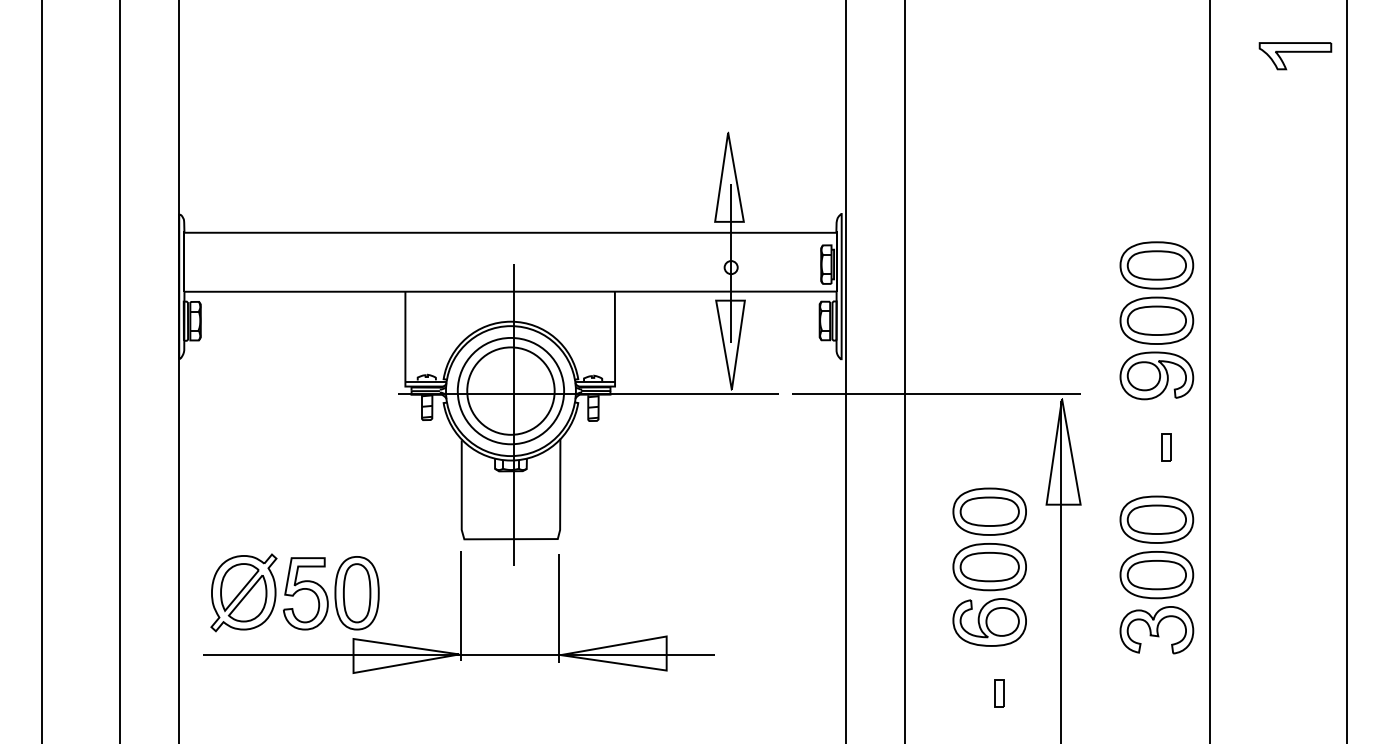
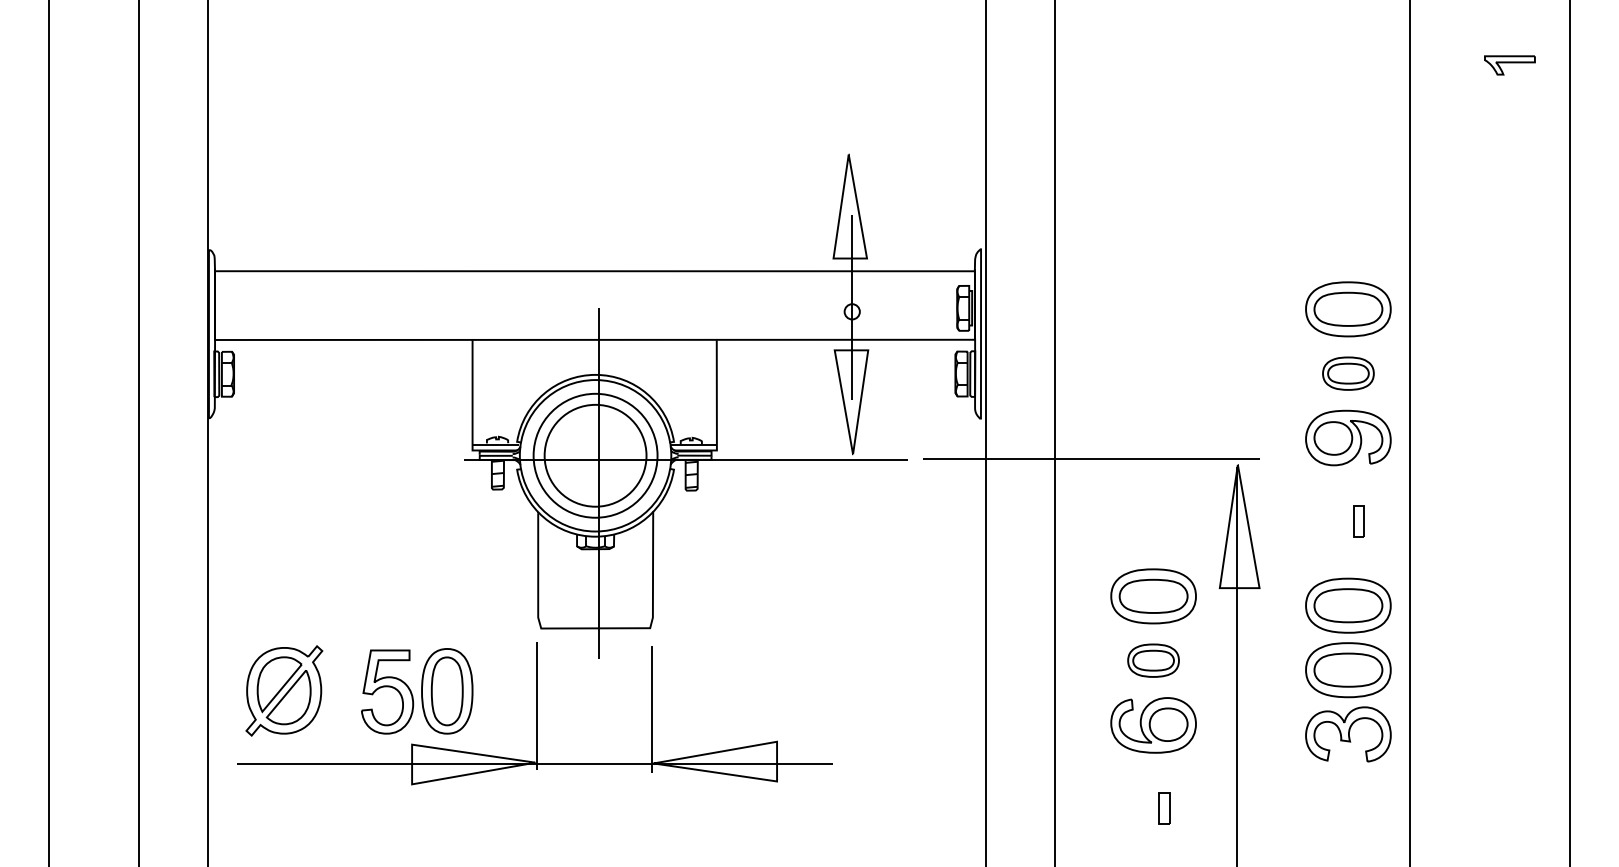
part: (1295, 56) -> (1509, 65), size x0.6
part: (1156, 320) -> (1348, 373), size x0.6
part: (989, 566) -> (1153, 660), size x0.6
part: (331, 593) -> (417, 691), moved

